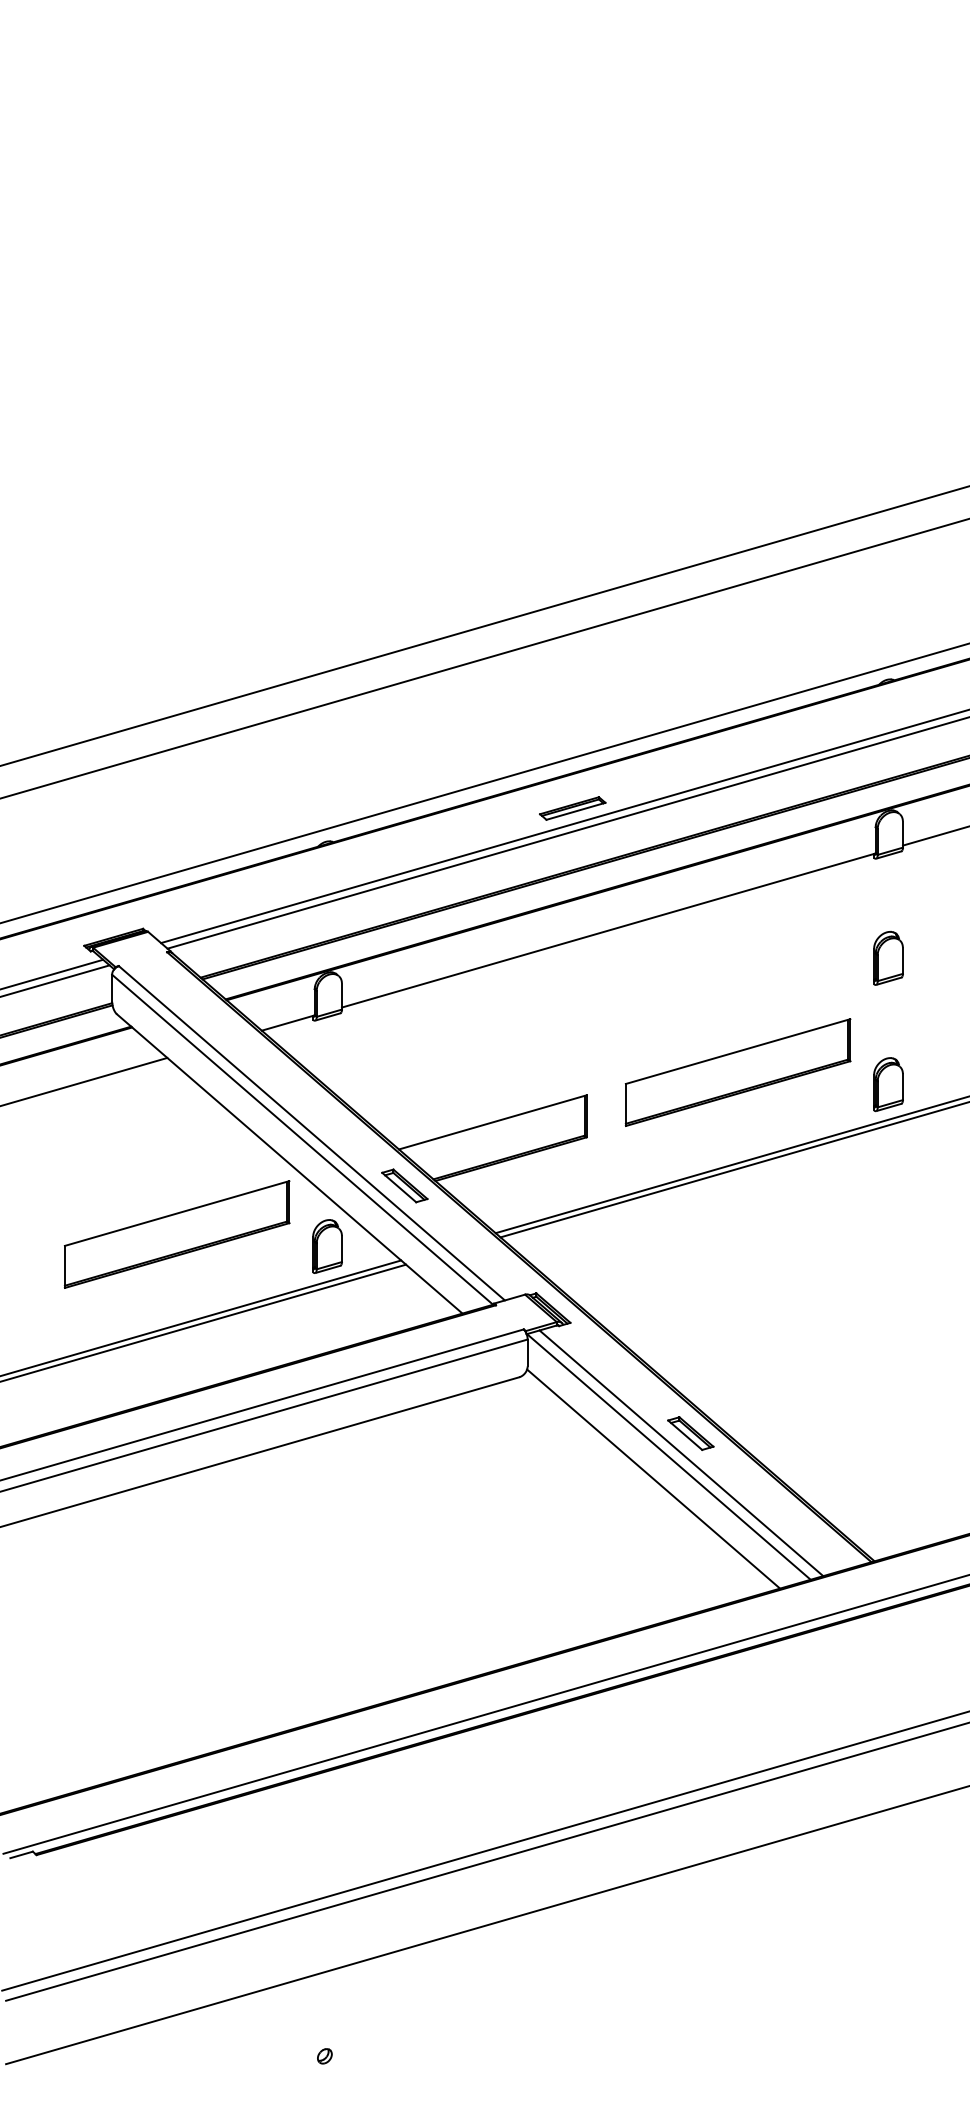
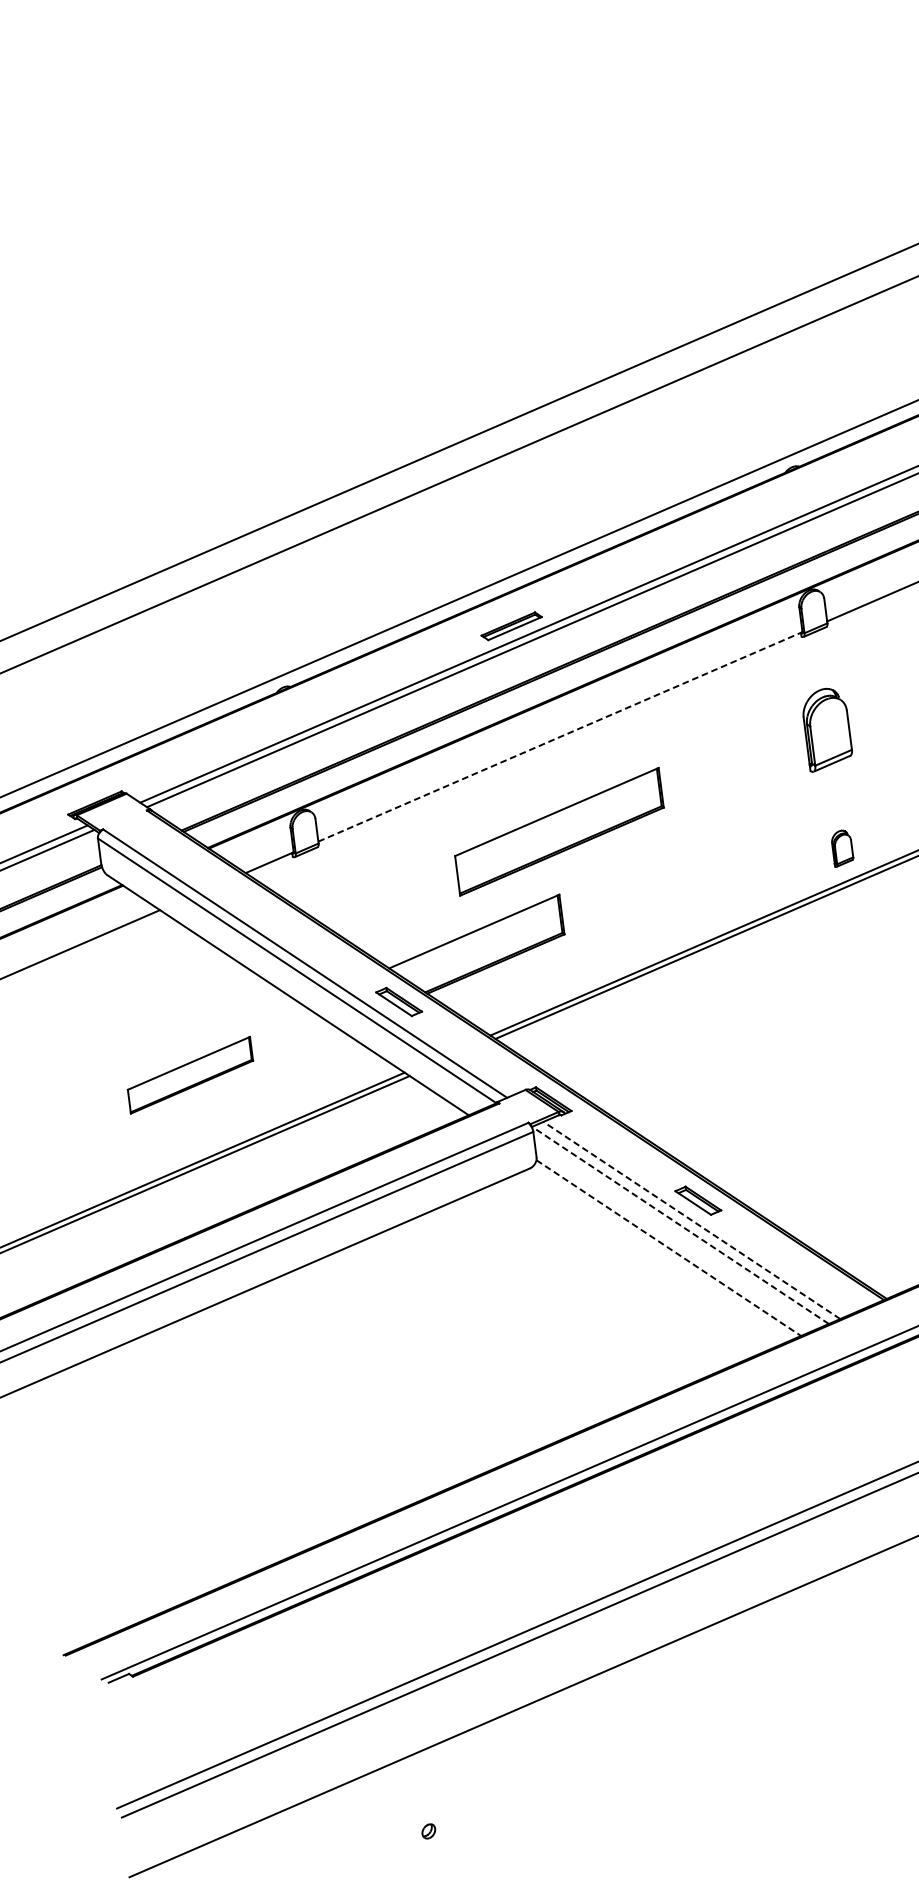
line: (608, 930) -> (560, 736), solid -> dashed
part: (888, 958) -> (827, 729), size x1.6
part: (737, 1072) -> (558, 831), moved
part: (888, 1084) -> (842, 848), size x0.7
part: (176, 1234) -> (189, 1075), size x0.6
part: (327, 1246) -> (333, 1068), removed
line: (681, 1453) -> (691, 1220), solid -> dashed
line: (668, 1456) -> (680, 1225), solid -> dashed
line: (653, 1479) -> (668, 1248), solid -> dashed

